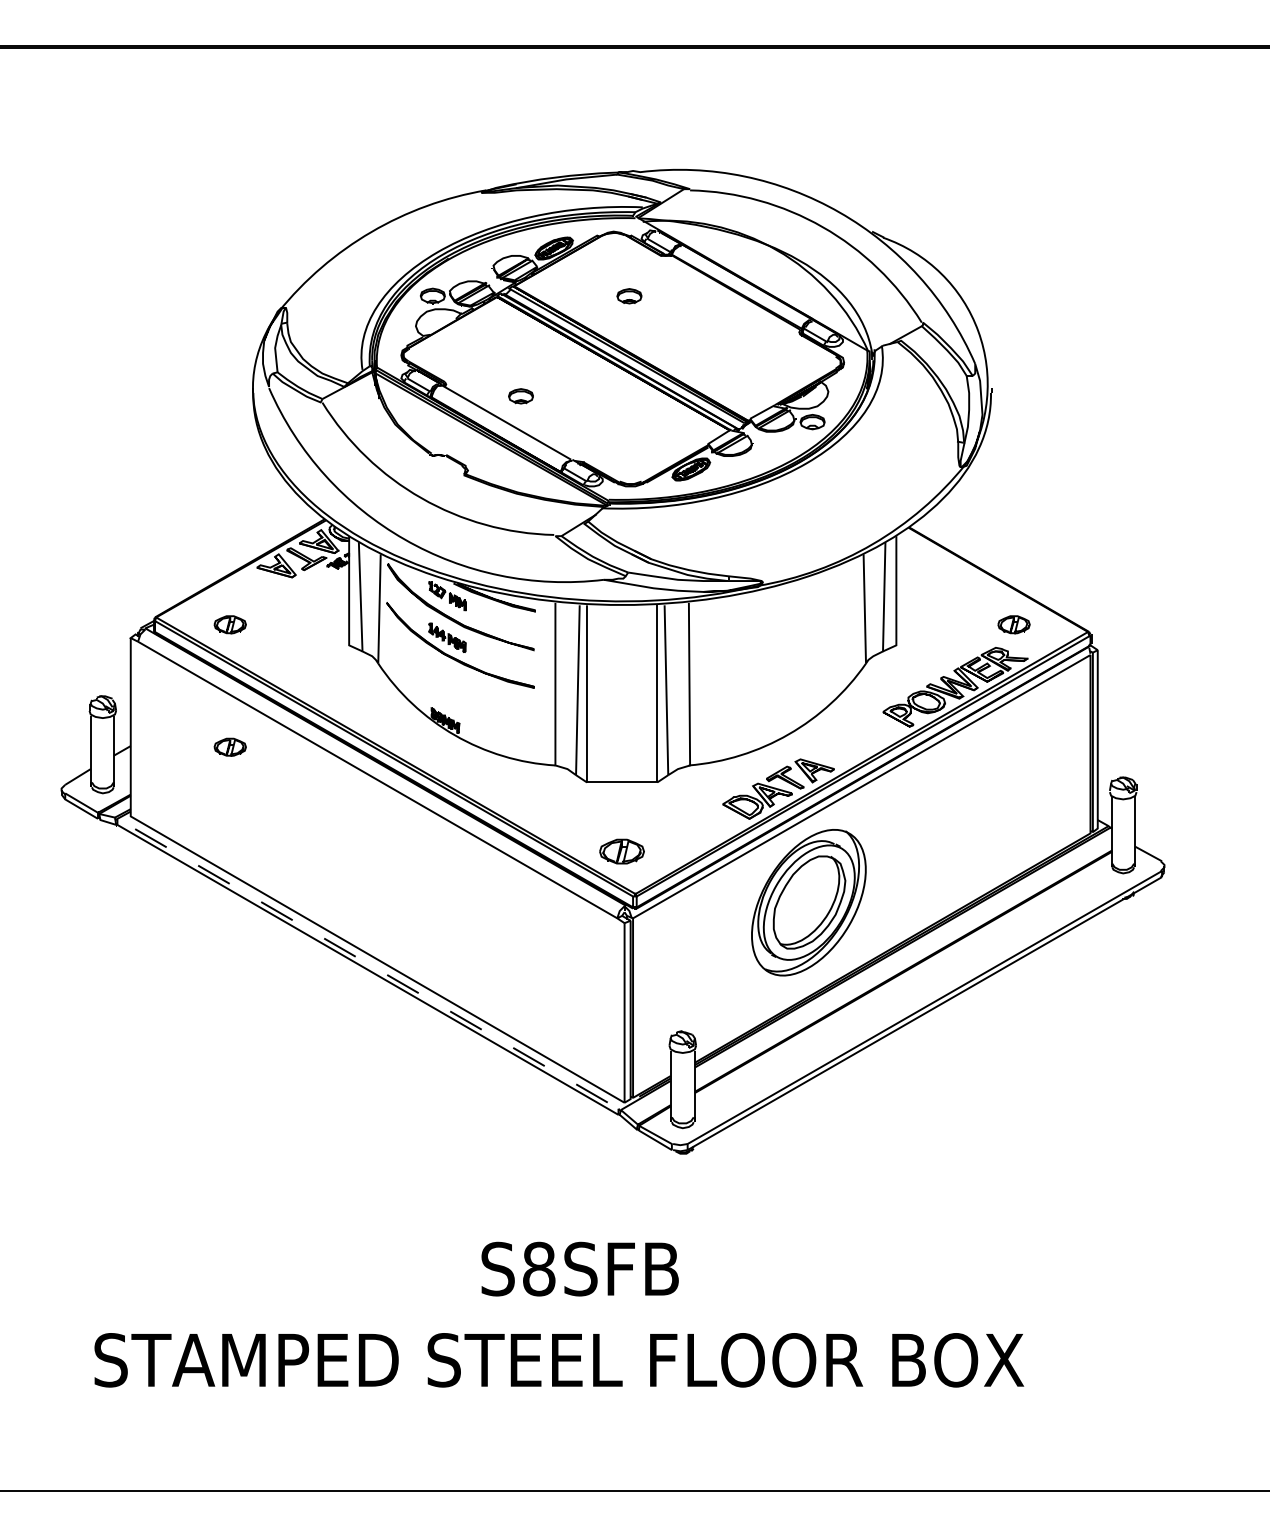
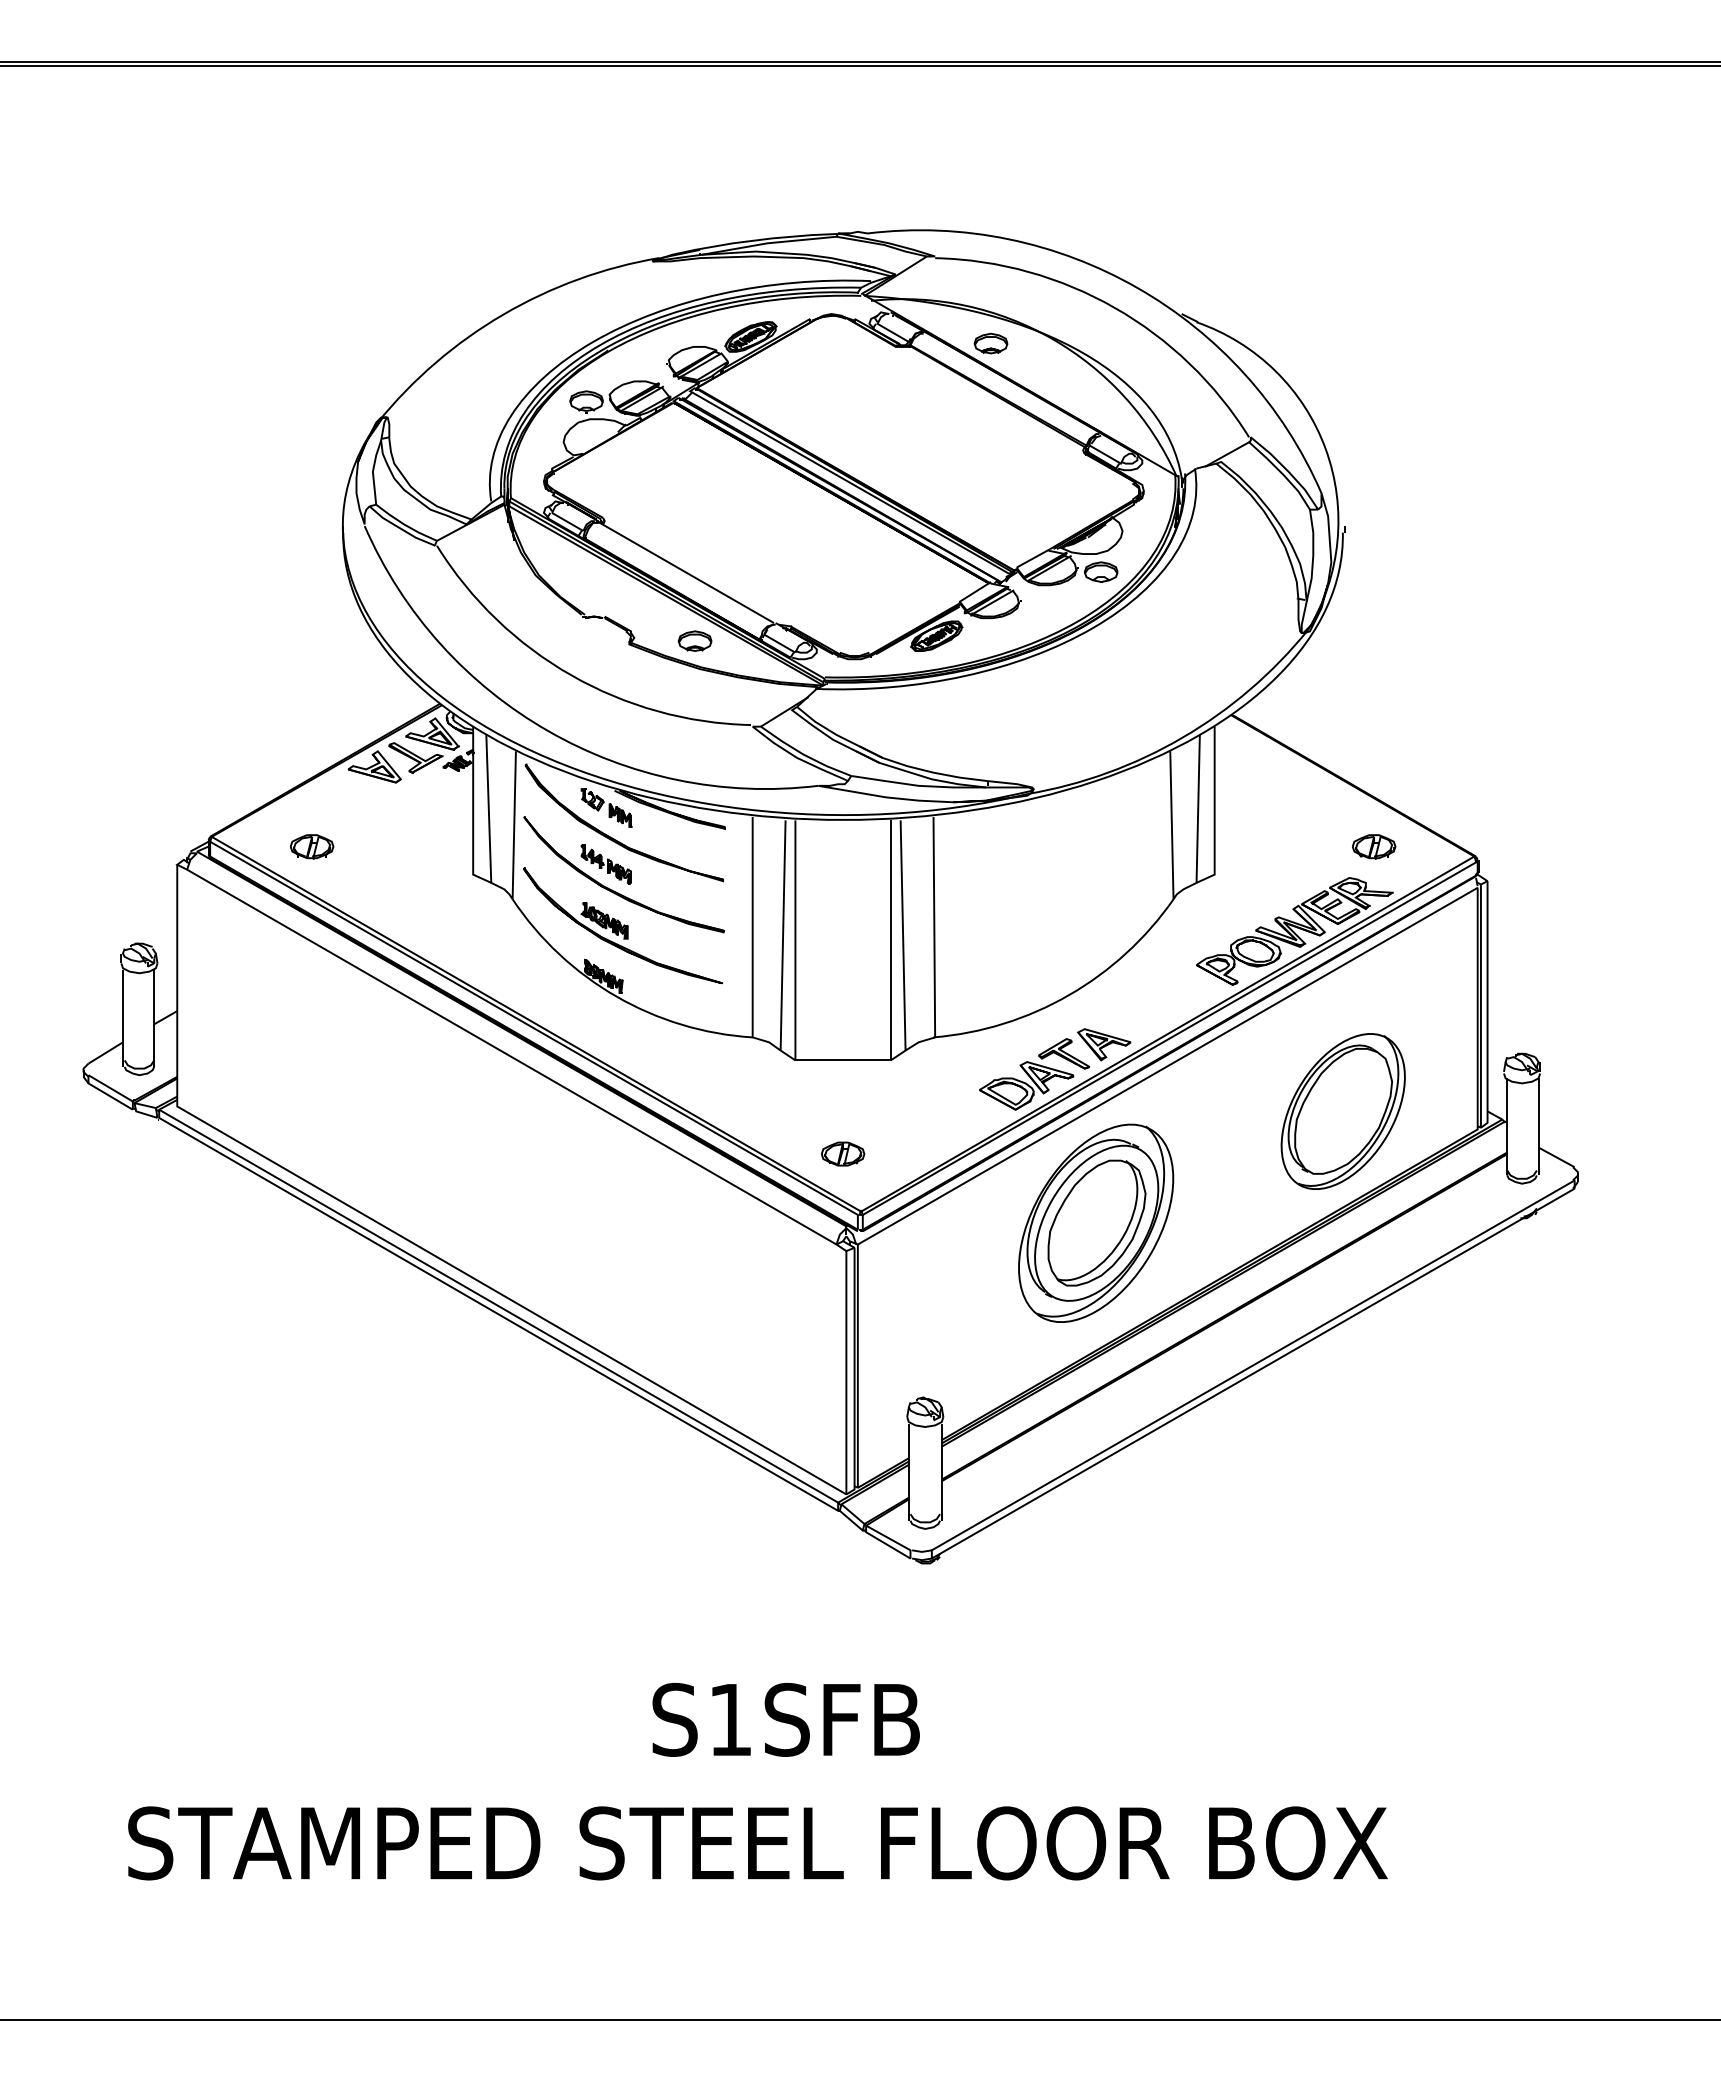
part: (629, 296) -> (990, 343), moved
part: (520, 395) -> (694, 640), moved
part: (459, 682) -> (622, 925), added
part: (230, 747) -> (312, 1012), removed
part: (990, 820) -> (1342, 1111), added
part: (622, 851) -> (843, 1153), size x0.71
line: (394, 978) -> (534, 1326), dashed -> solid
text: (539, 1268) -> (730, 1719), S8SFB -> S1SFB

